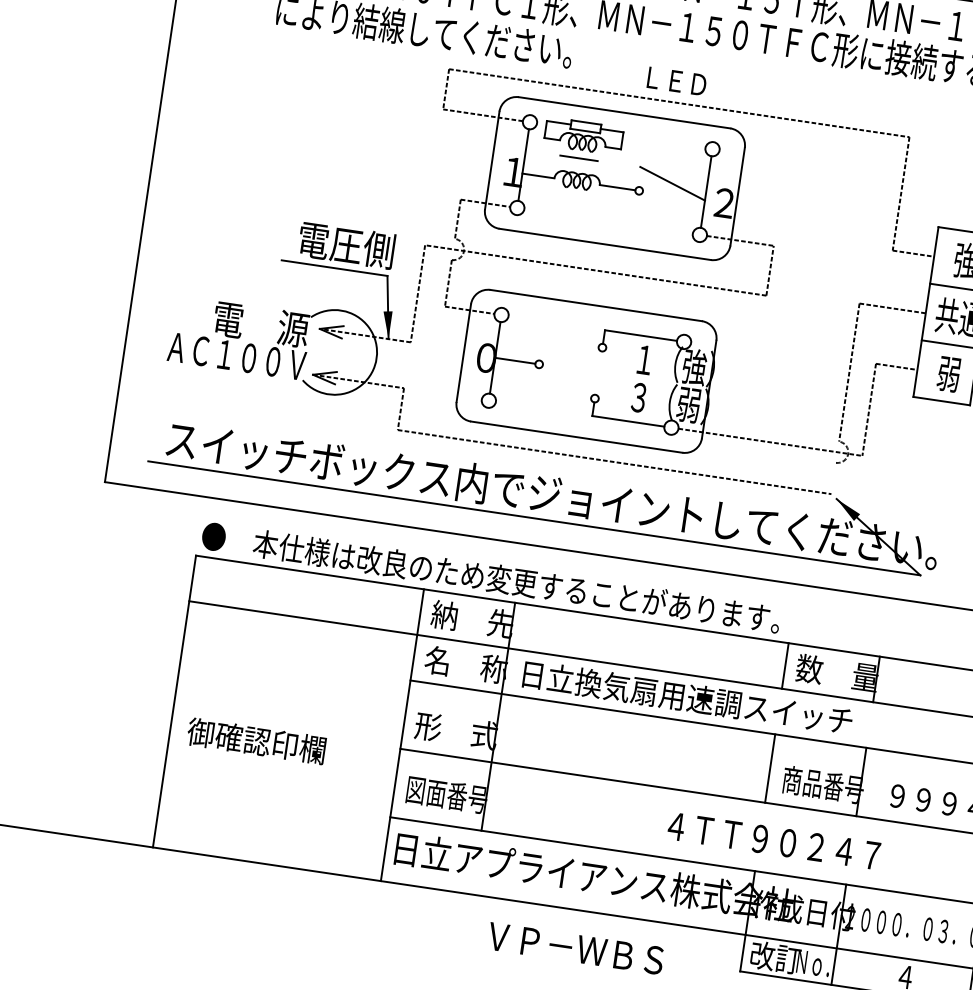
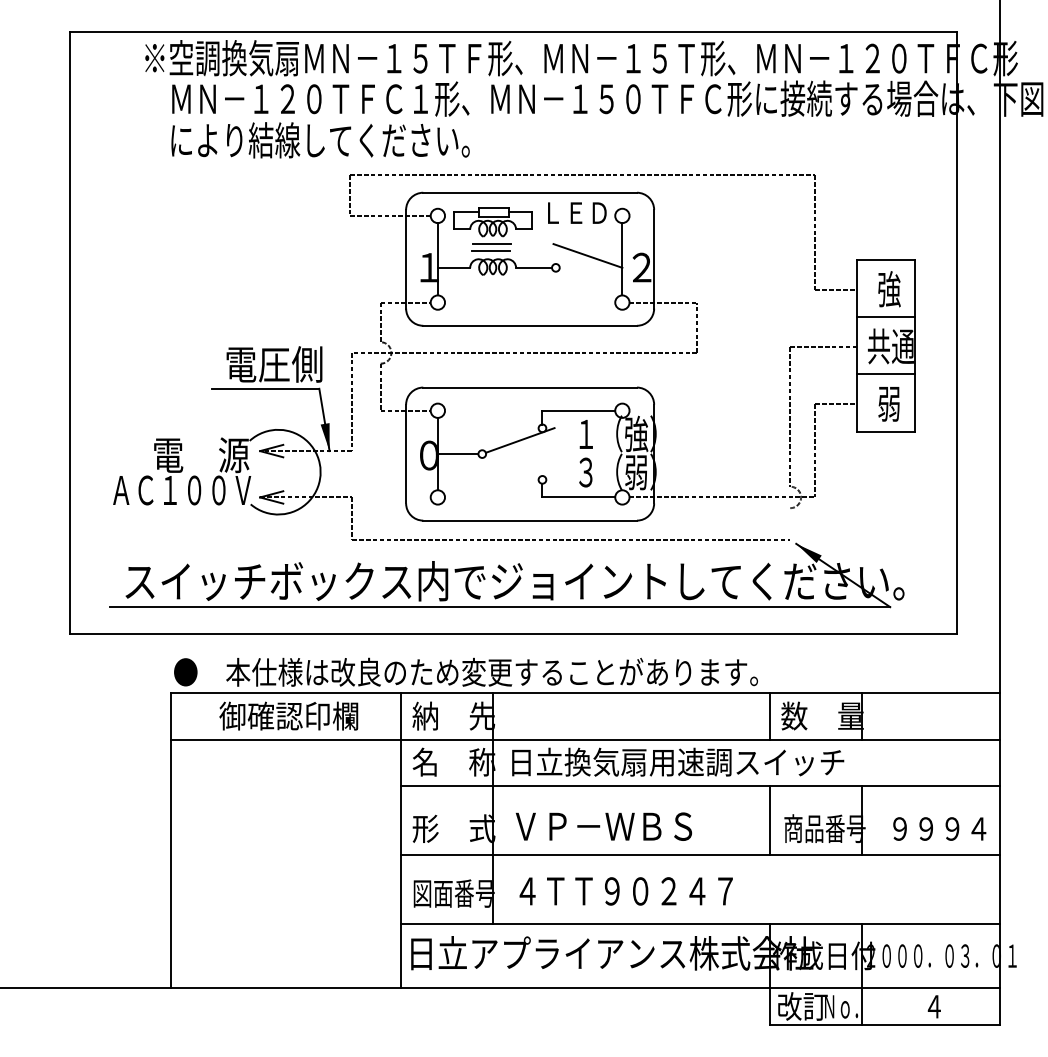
text: (677, 80) -> (577, 212), moved
line: (577, 165) -> (491, 251), added
line: (577, 356) -> (519, 440), added
text: (256, 740) -> (288, 715), moved
text: (773, 841) -> (625, 891), moved
text: (575, 948) -> (603, 826), moved

